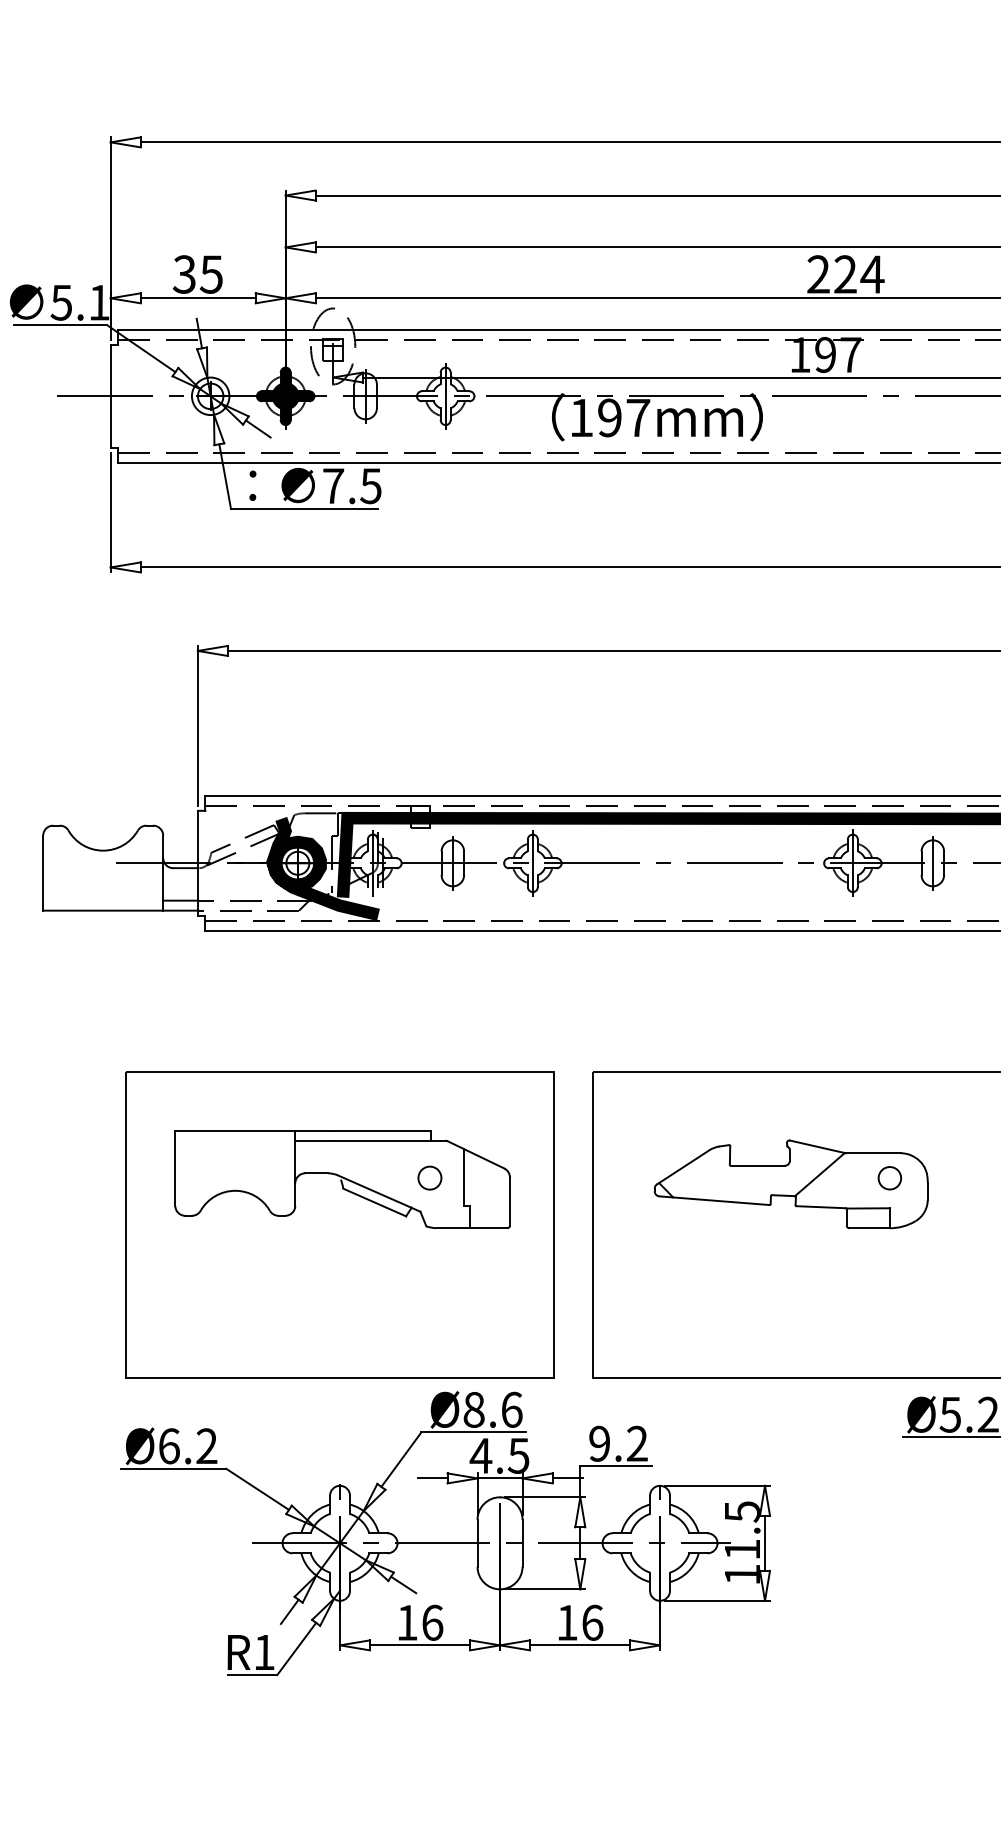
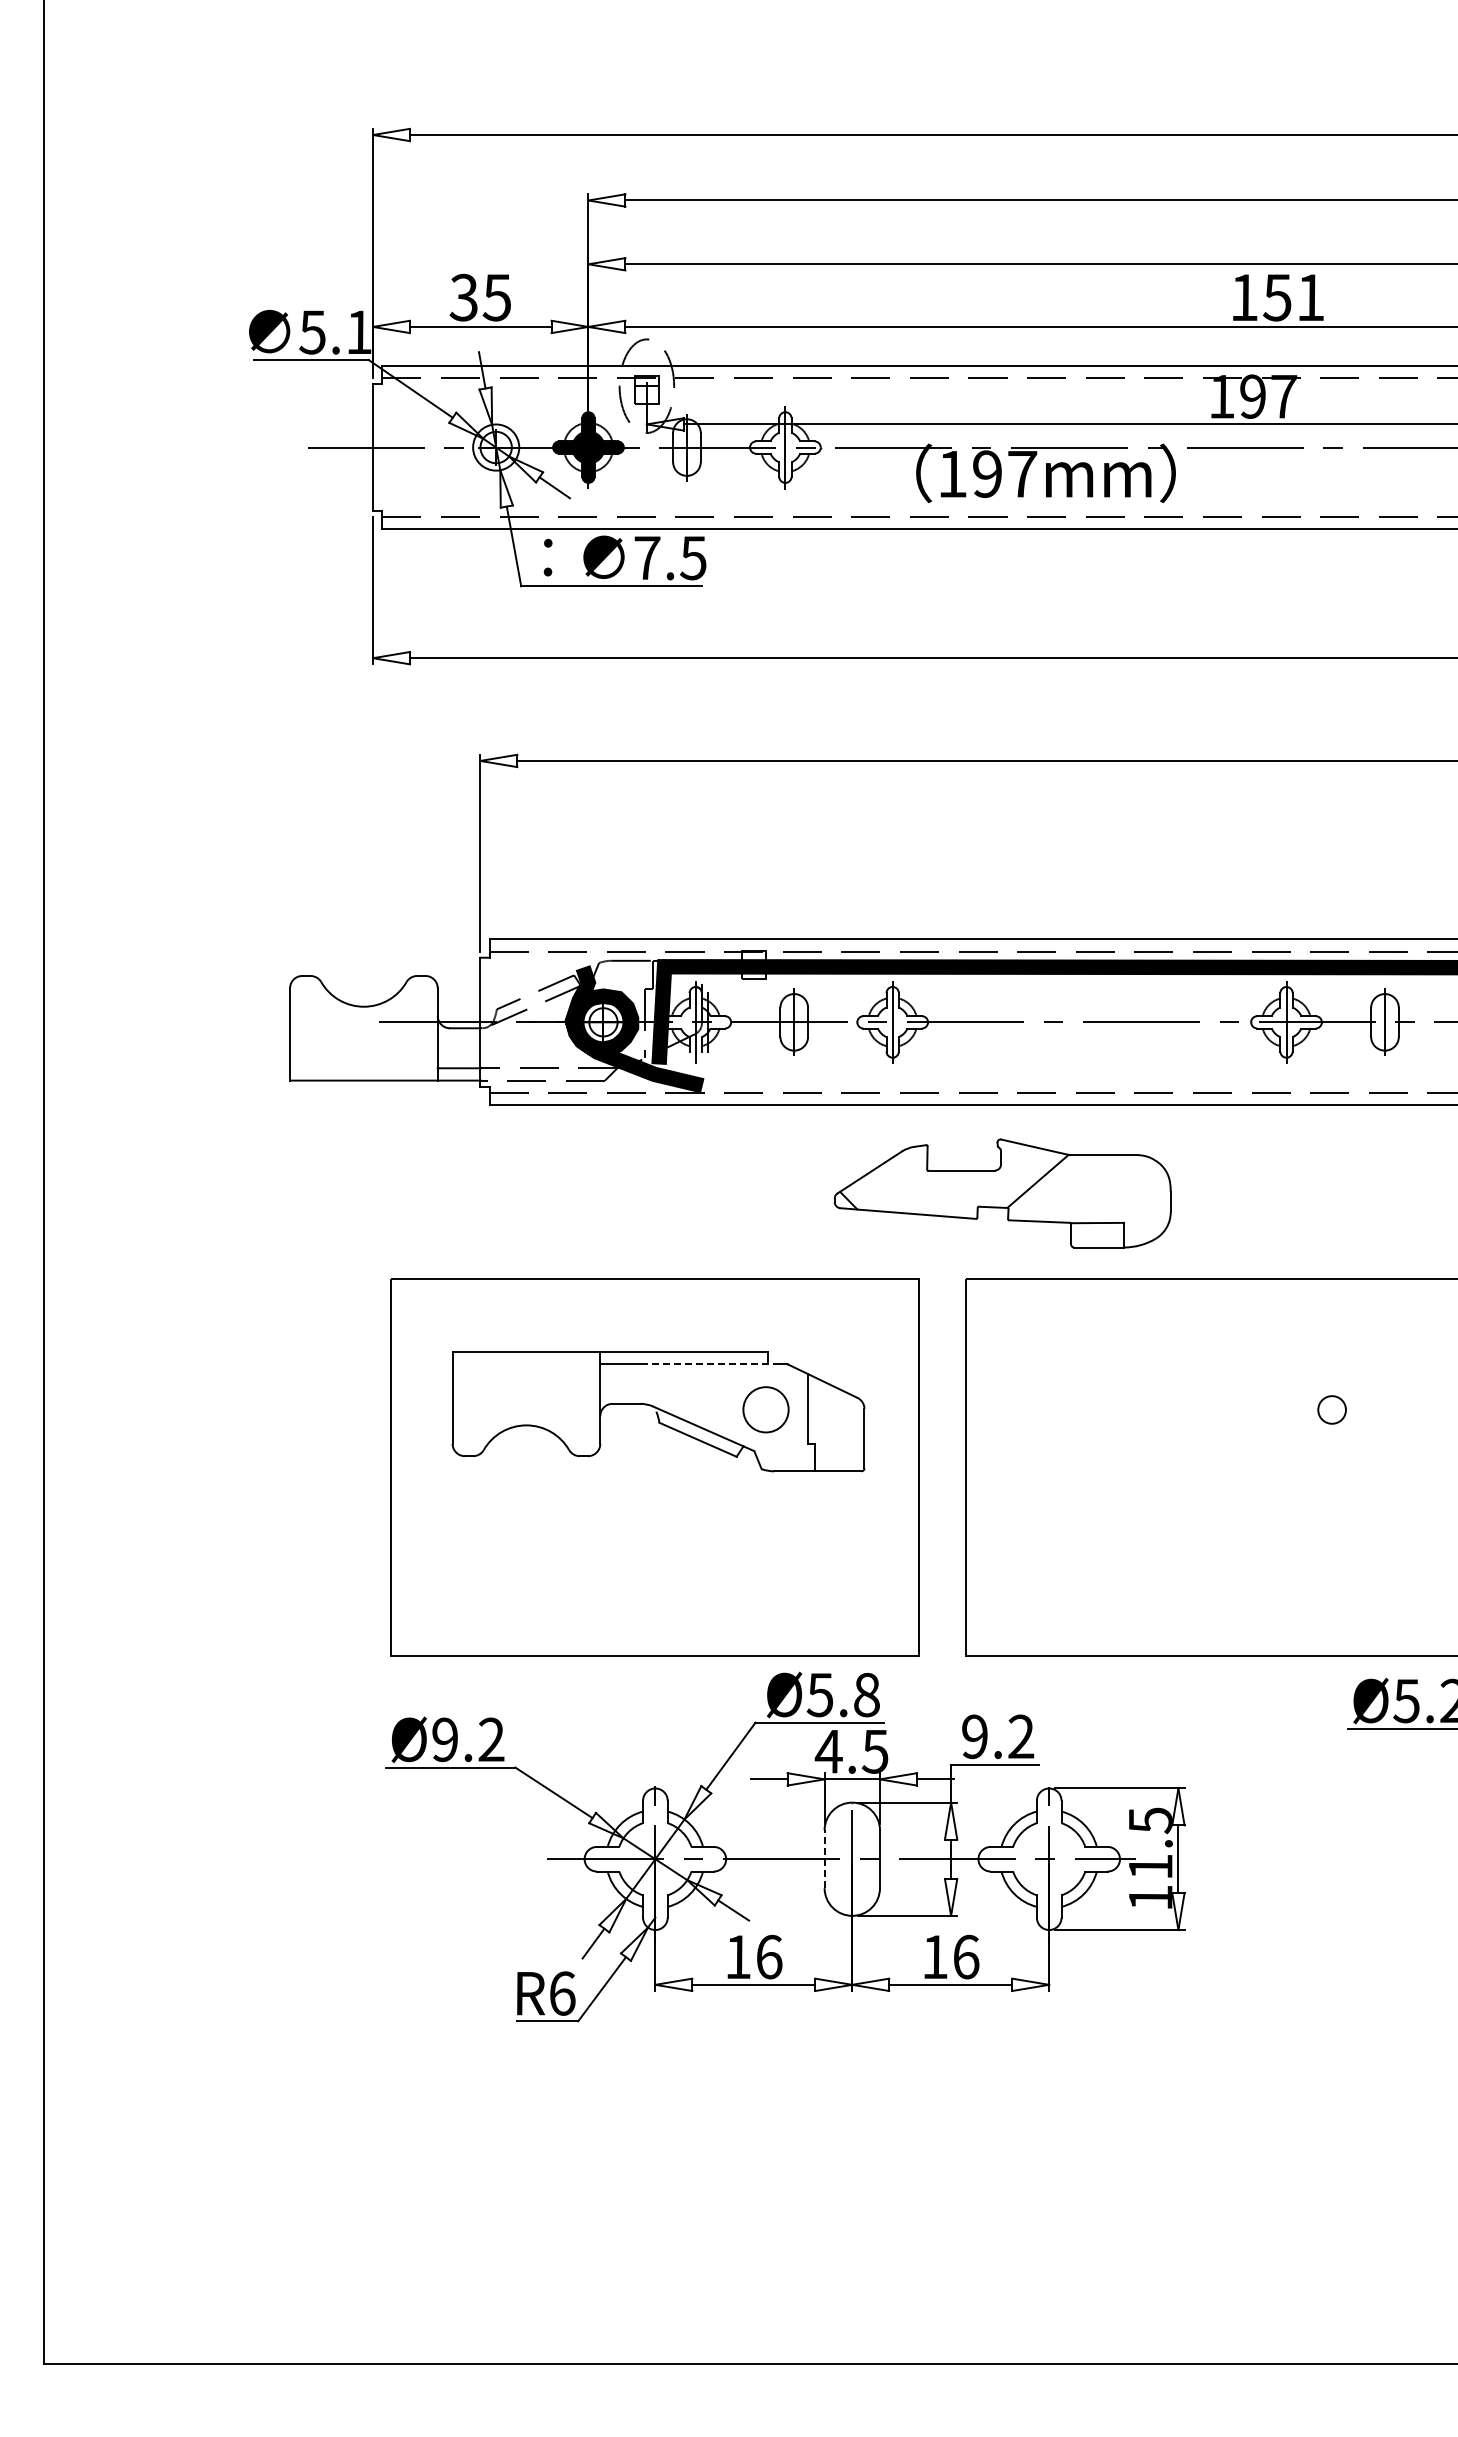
text: (845, 274) -> (1277, 297), 224 -> 151
line: (385, 1140) -> (711, 1363), solid -> dashed
circle: (429, 1177) -> (765, 1409), size x1.6
part: (791, 1184) -> (1002, 1193), moved
text: (492, 1409) -> (843, 1694), Ø8.6 -> Ø5.8
text: (169, 1446) -> (445, 1739), Ø6.2 -> Ø9.2
line: (477, 1543) -> (824, 1859), solid -> dashed
text: (264, 1652) -> (562, 1993), R1 -> R6

